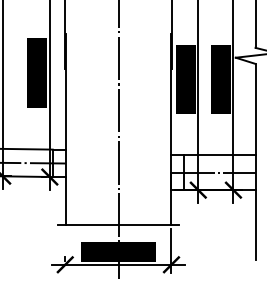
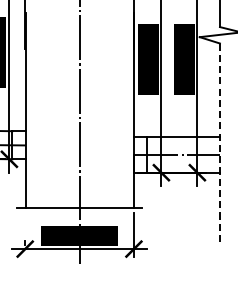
line: (255, 161) -> (219, 143), solid -> dashed

